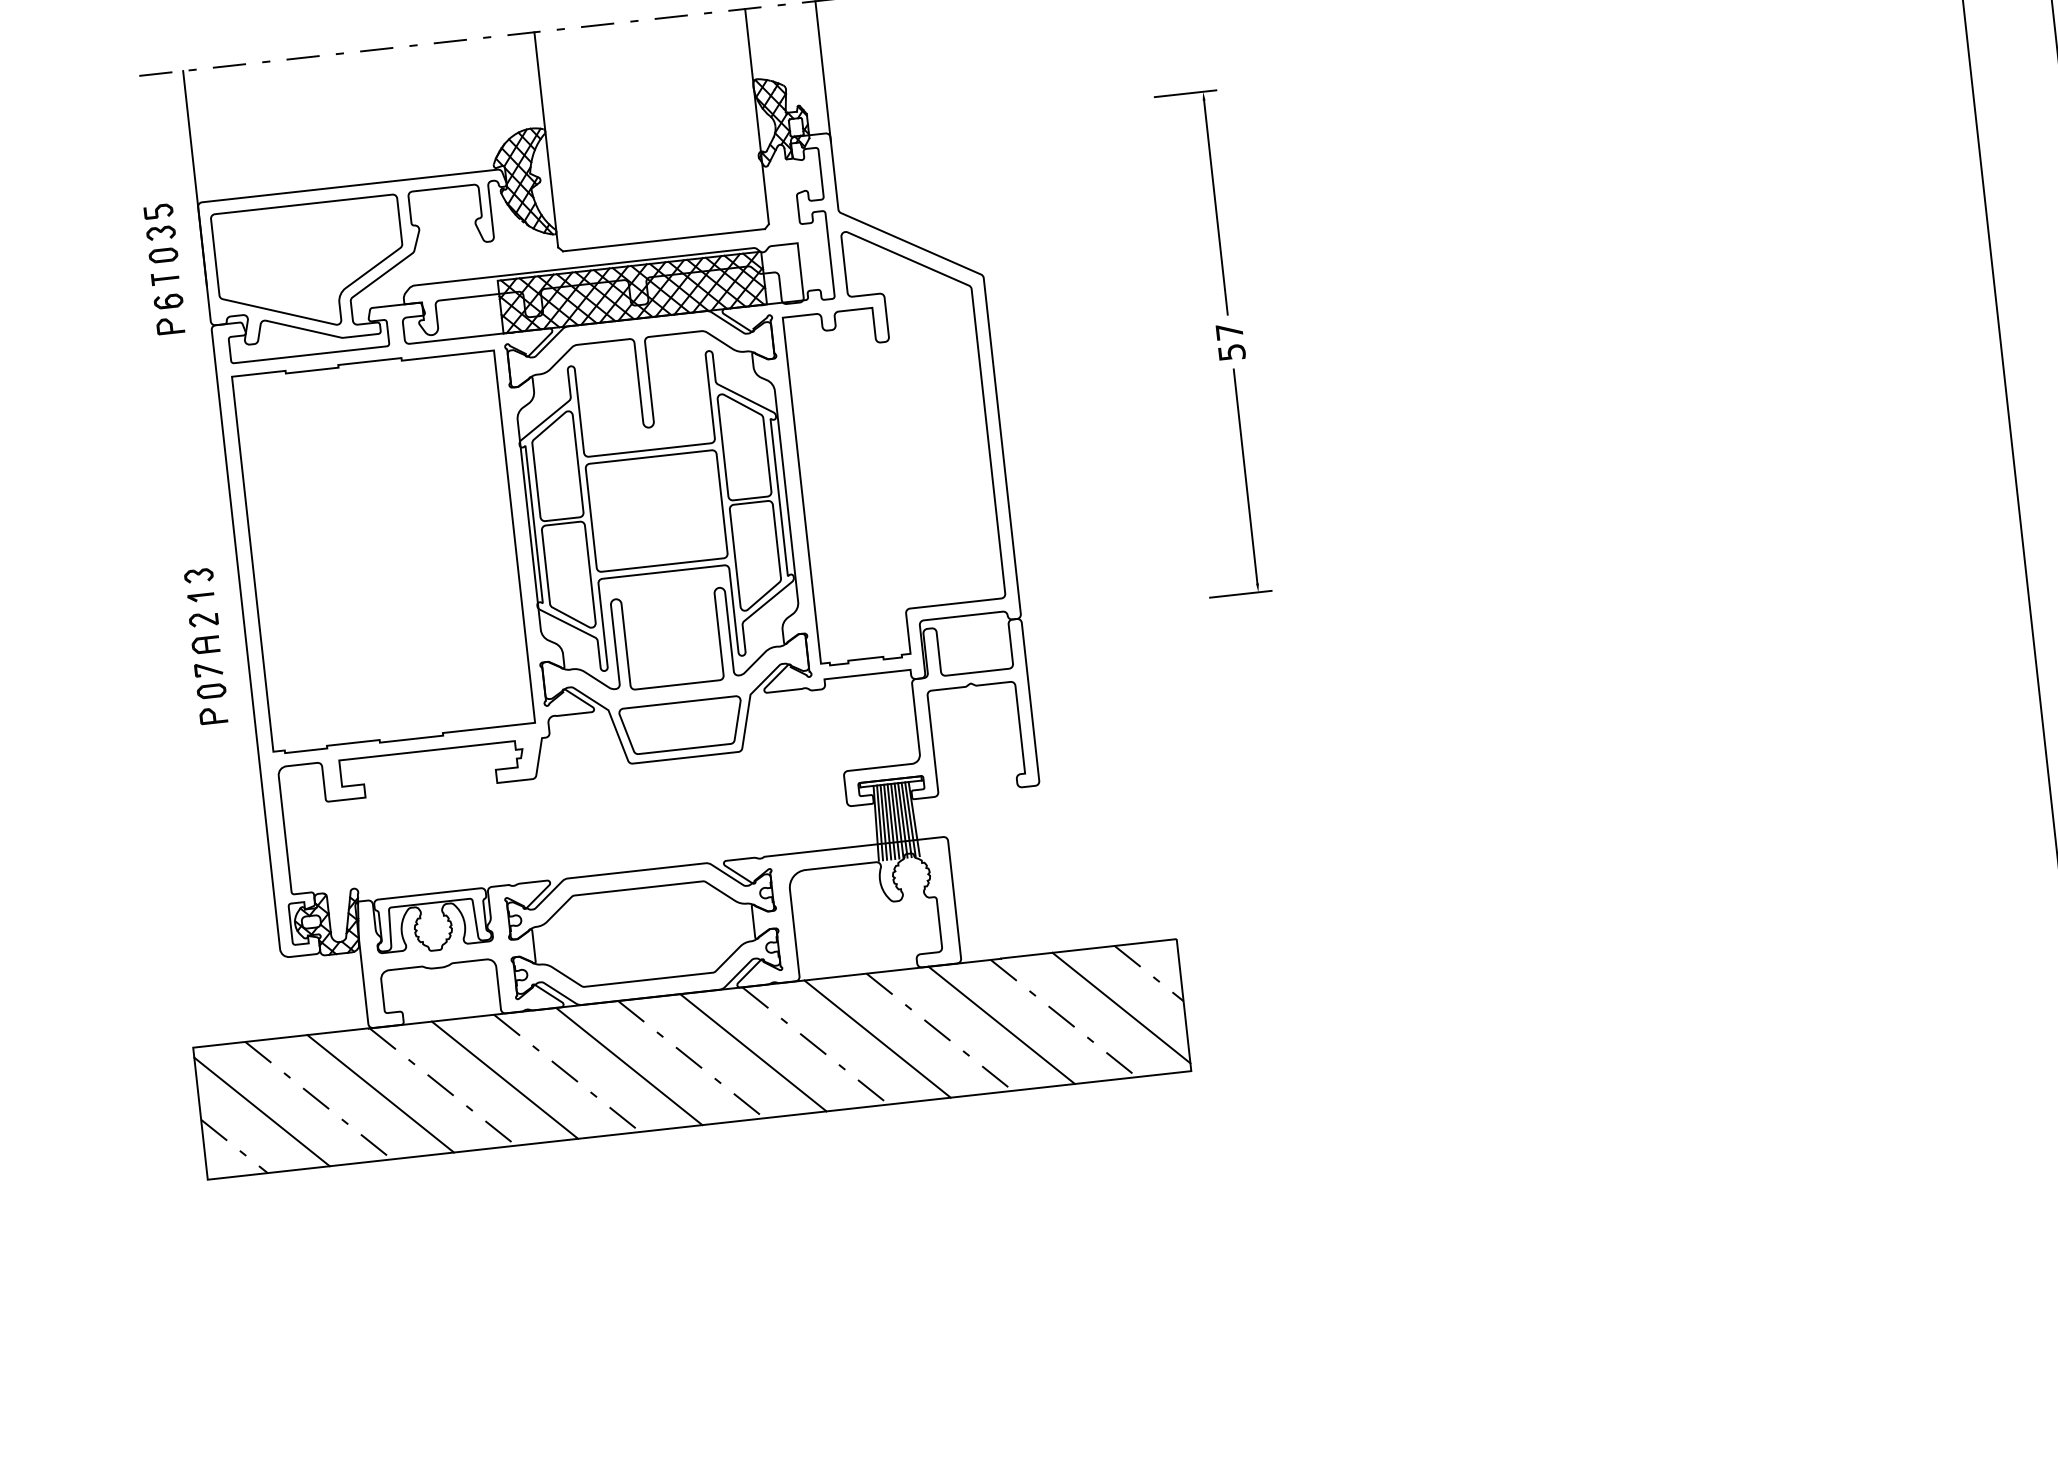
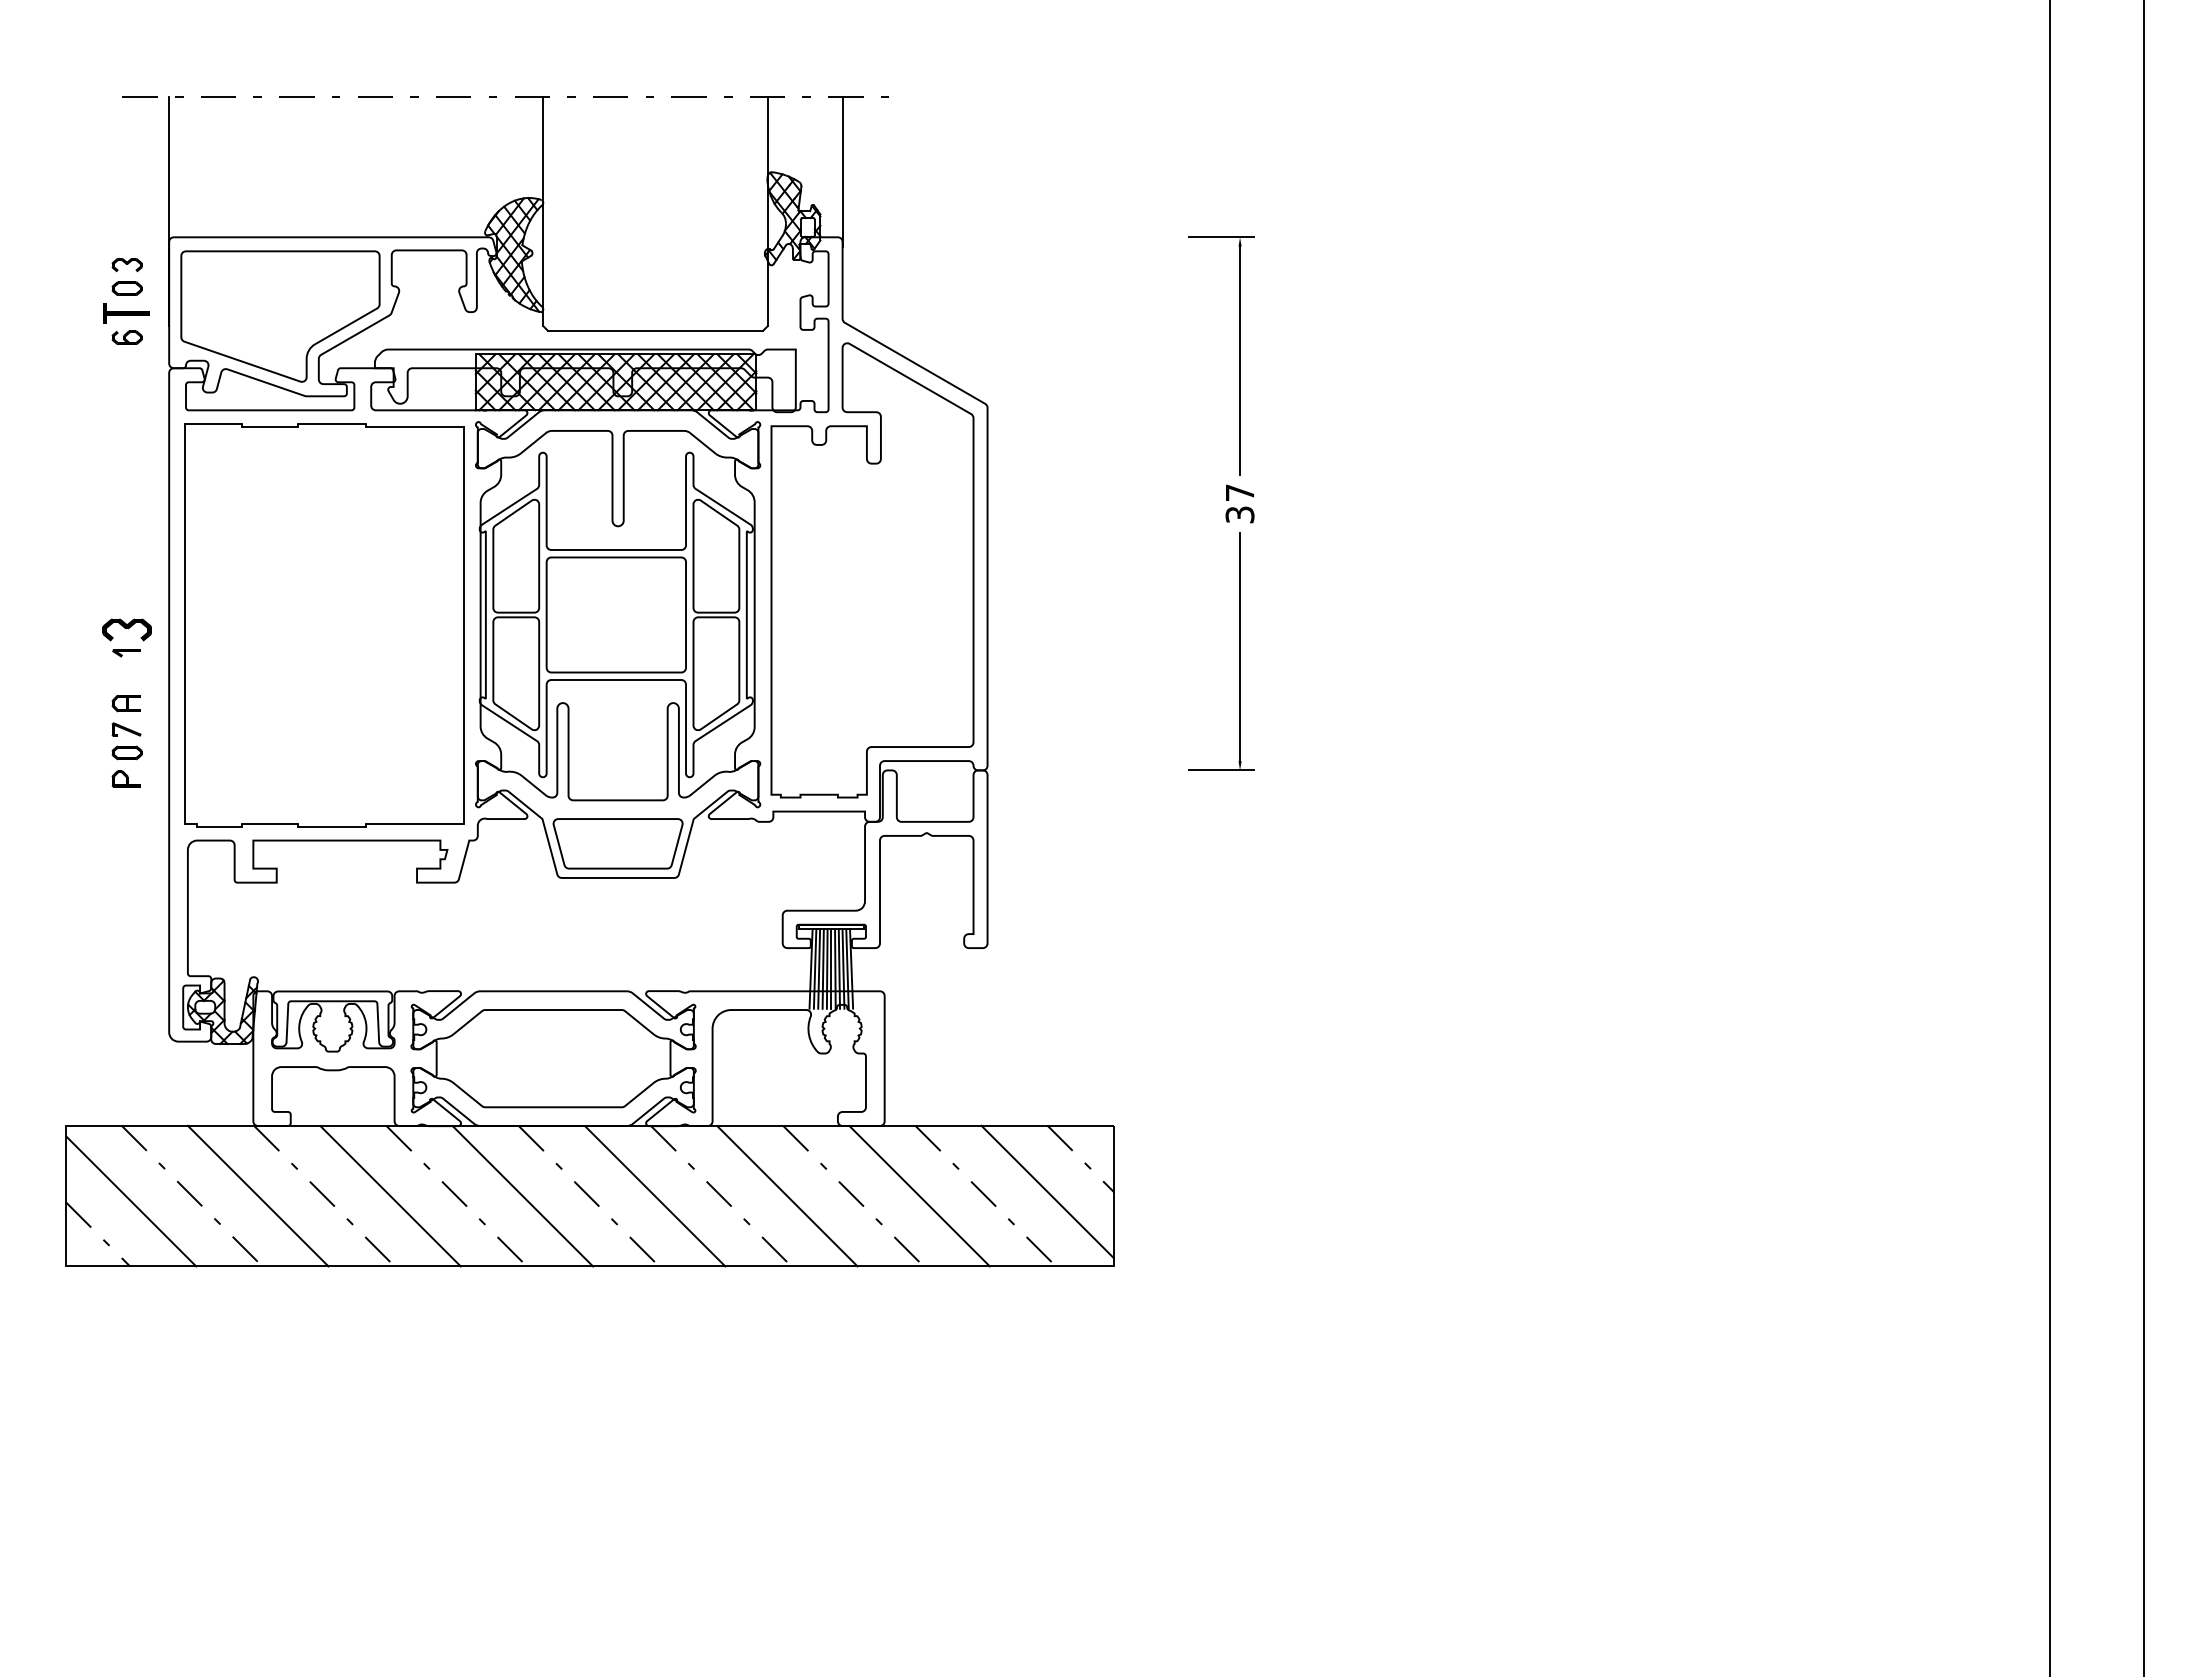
part: (158, 211) -> (126, 241), removed
part: (165, 278) -> (126, 313), size x1.6
part: (169, 325) -> (125, 363), removed
text: (1231, 352) -> (1239, 514), 57 -> 37
part: (198, 575) -> (126, 629), size x1.6
part: (203, 619) -> (126, 676), removed

